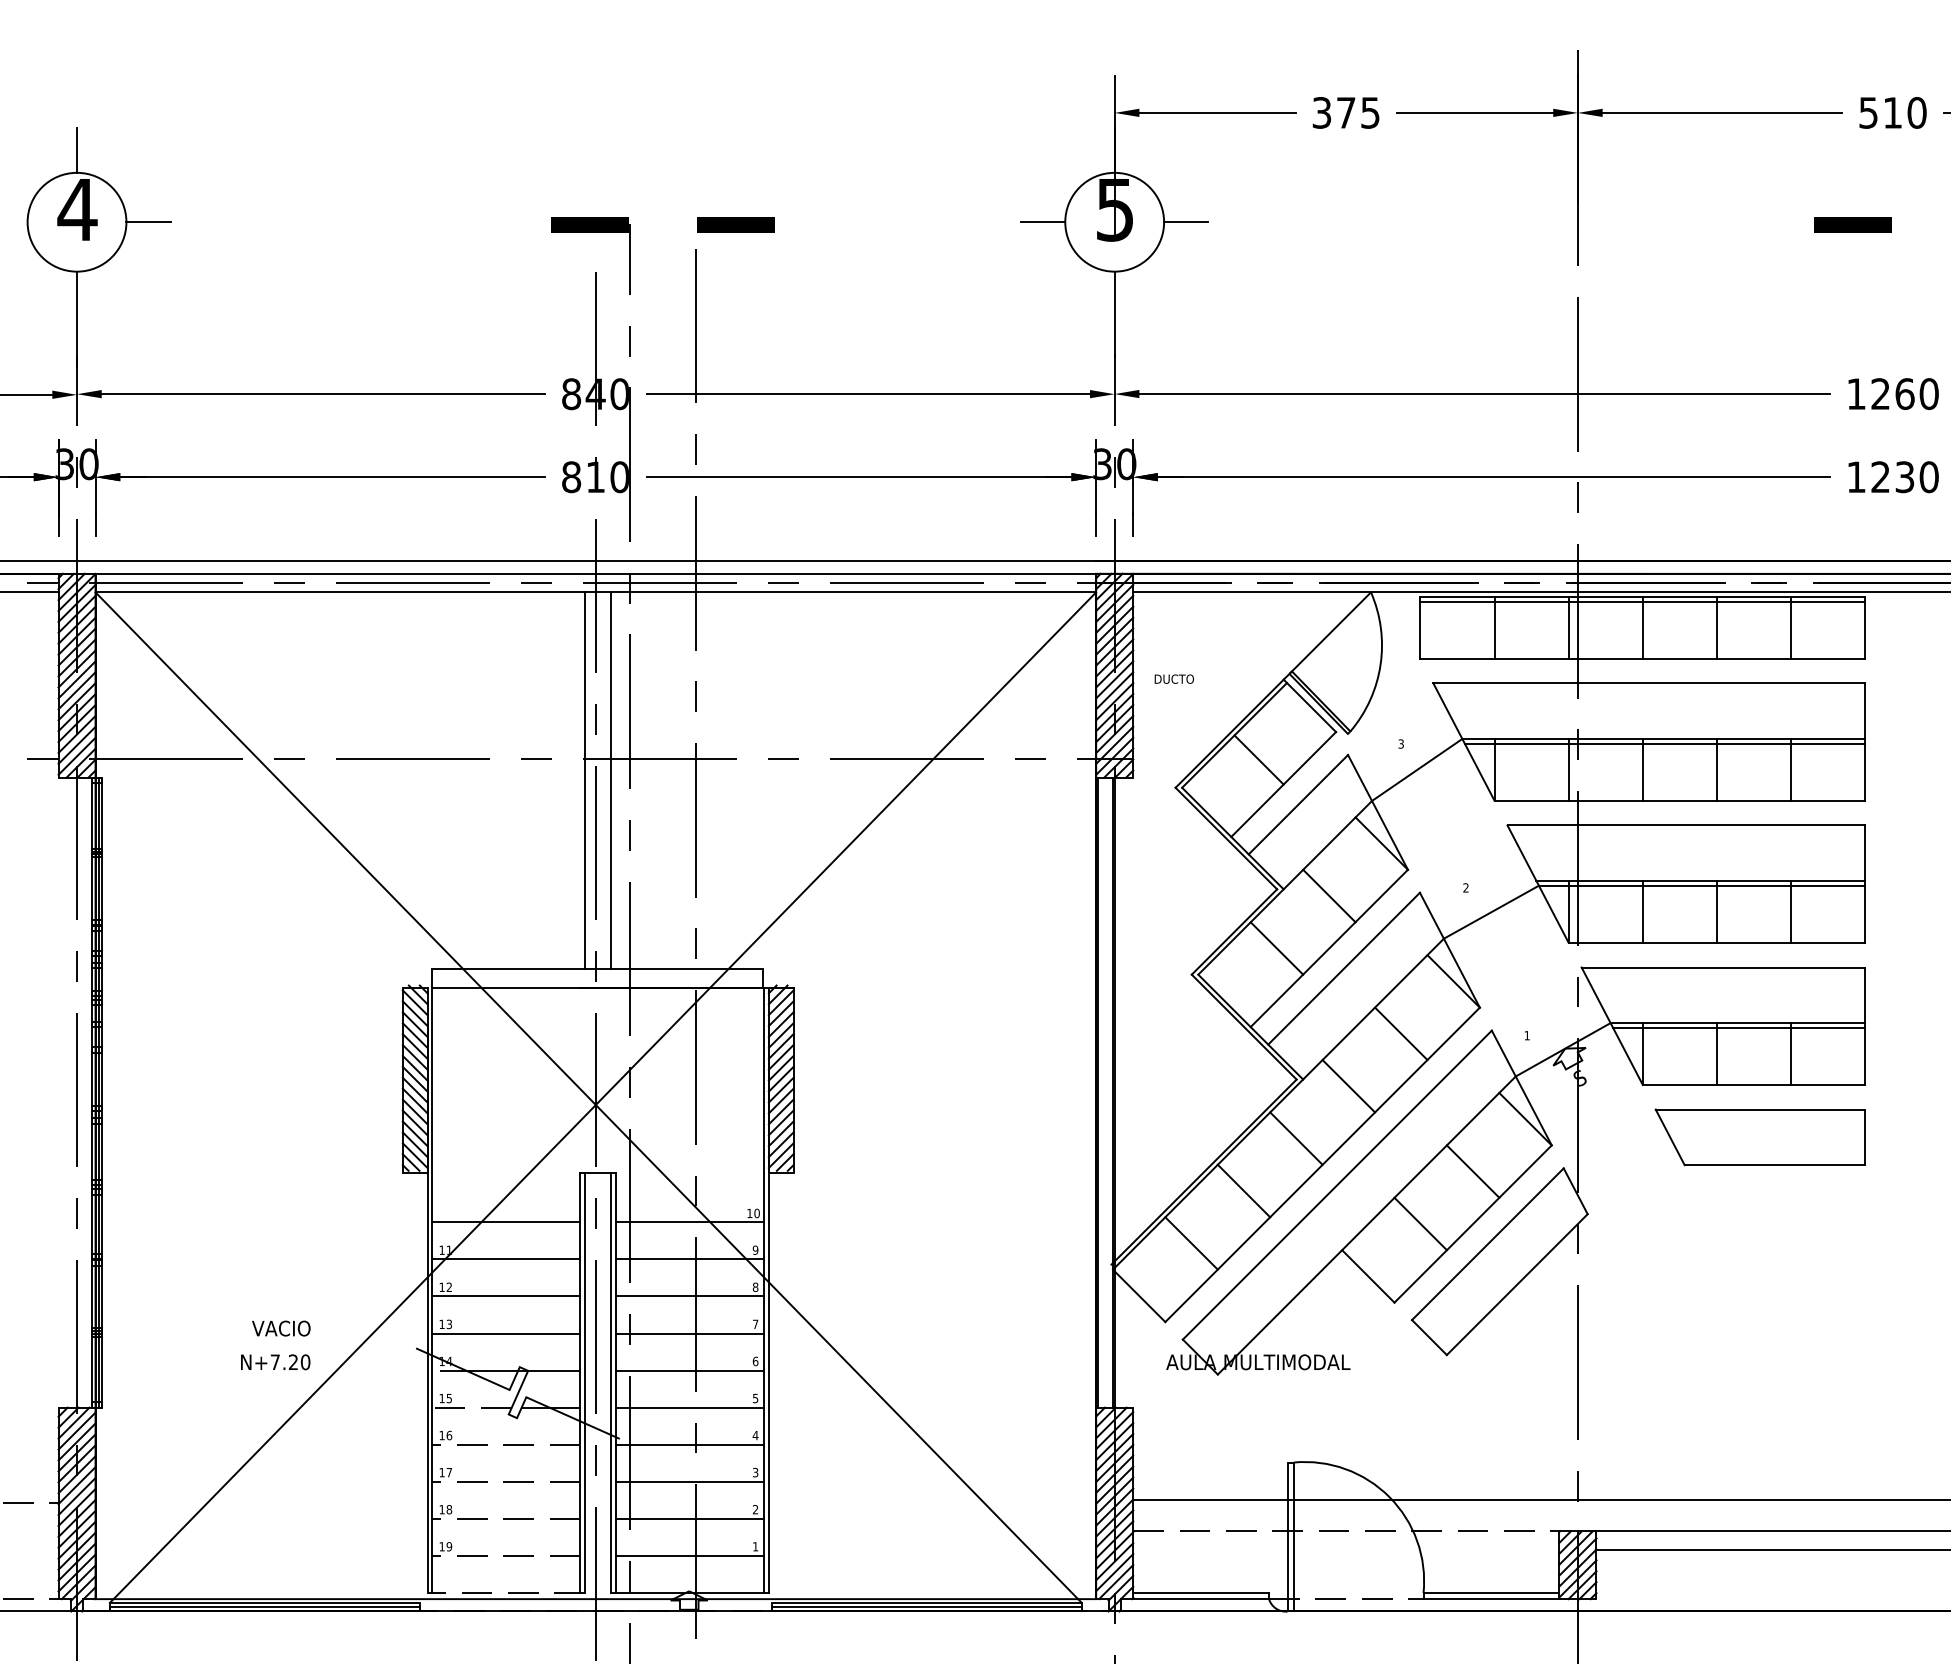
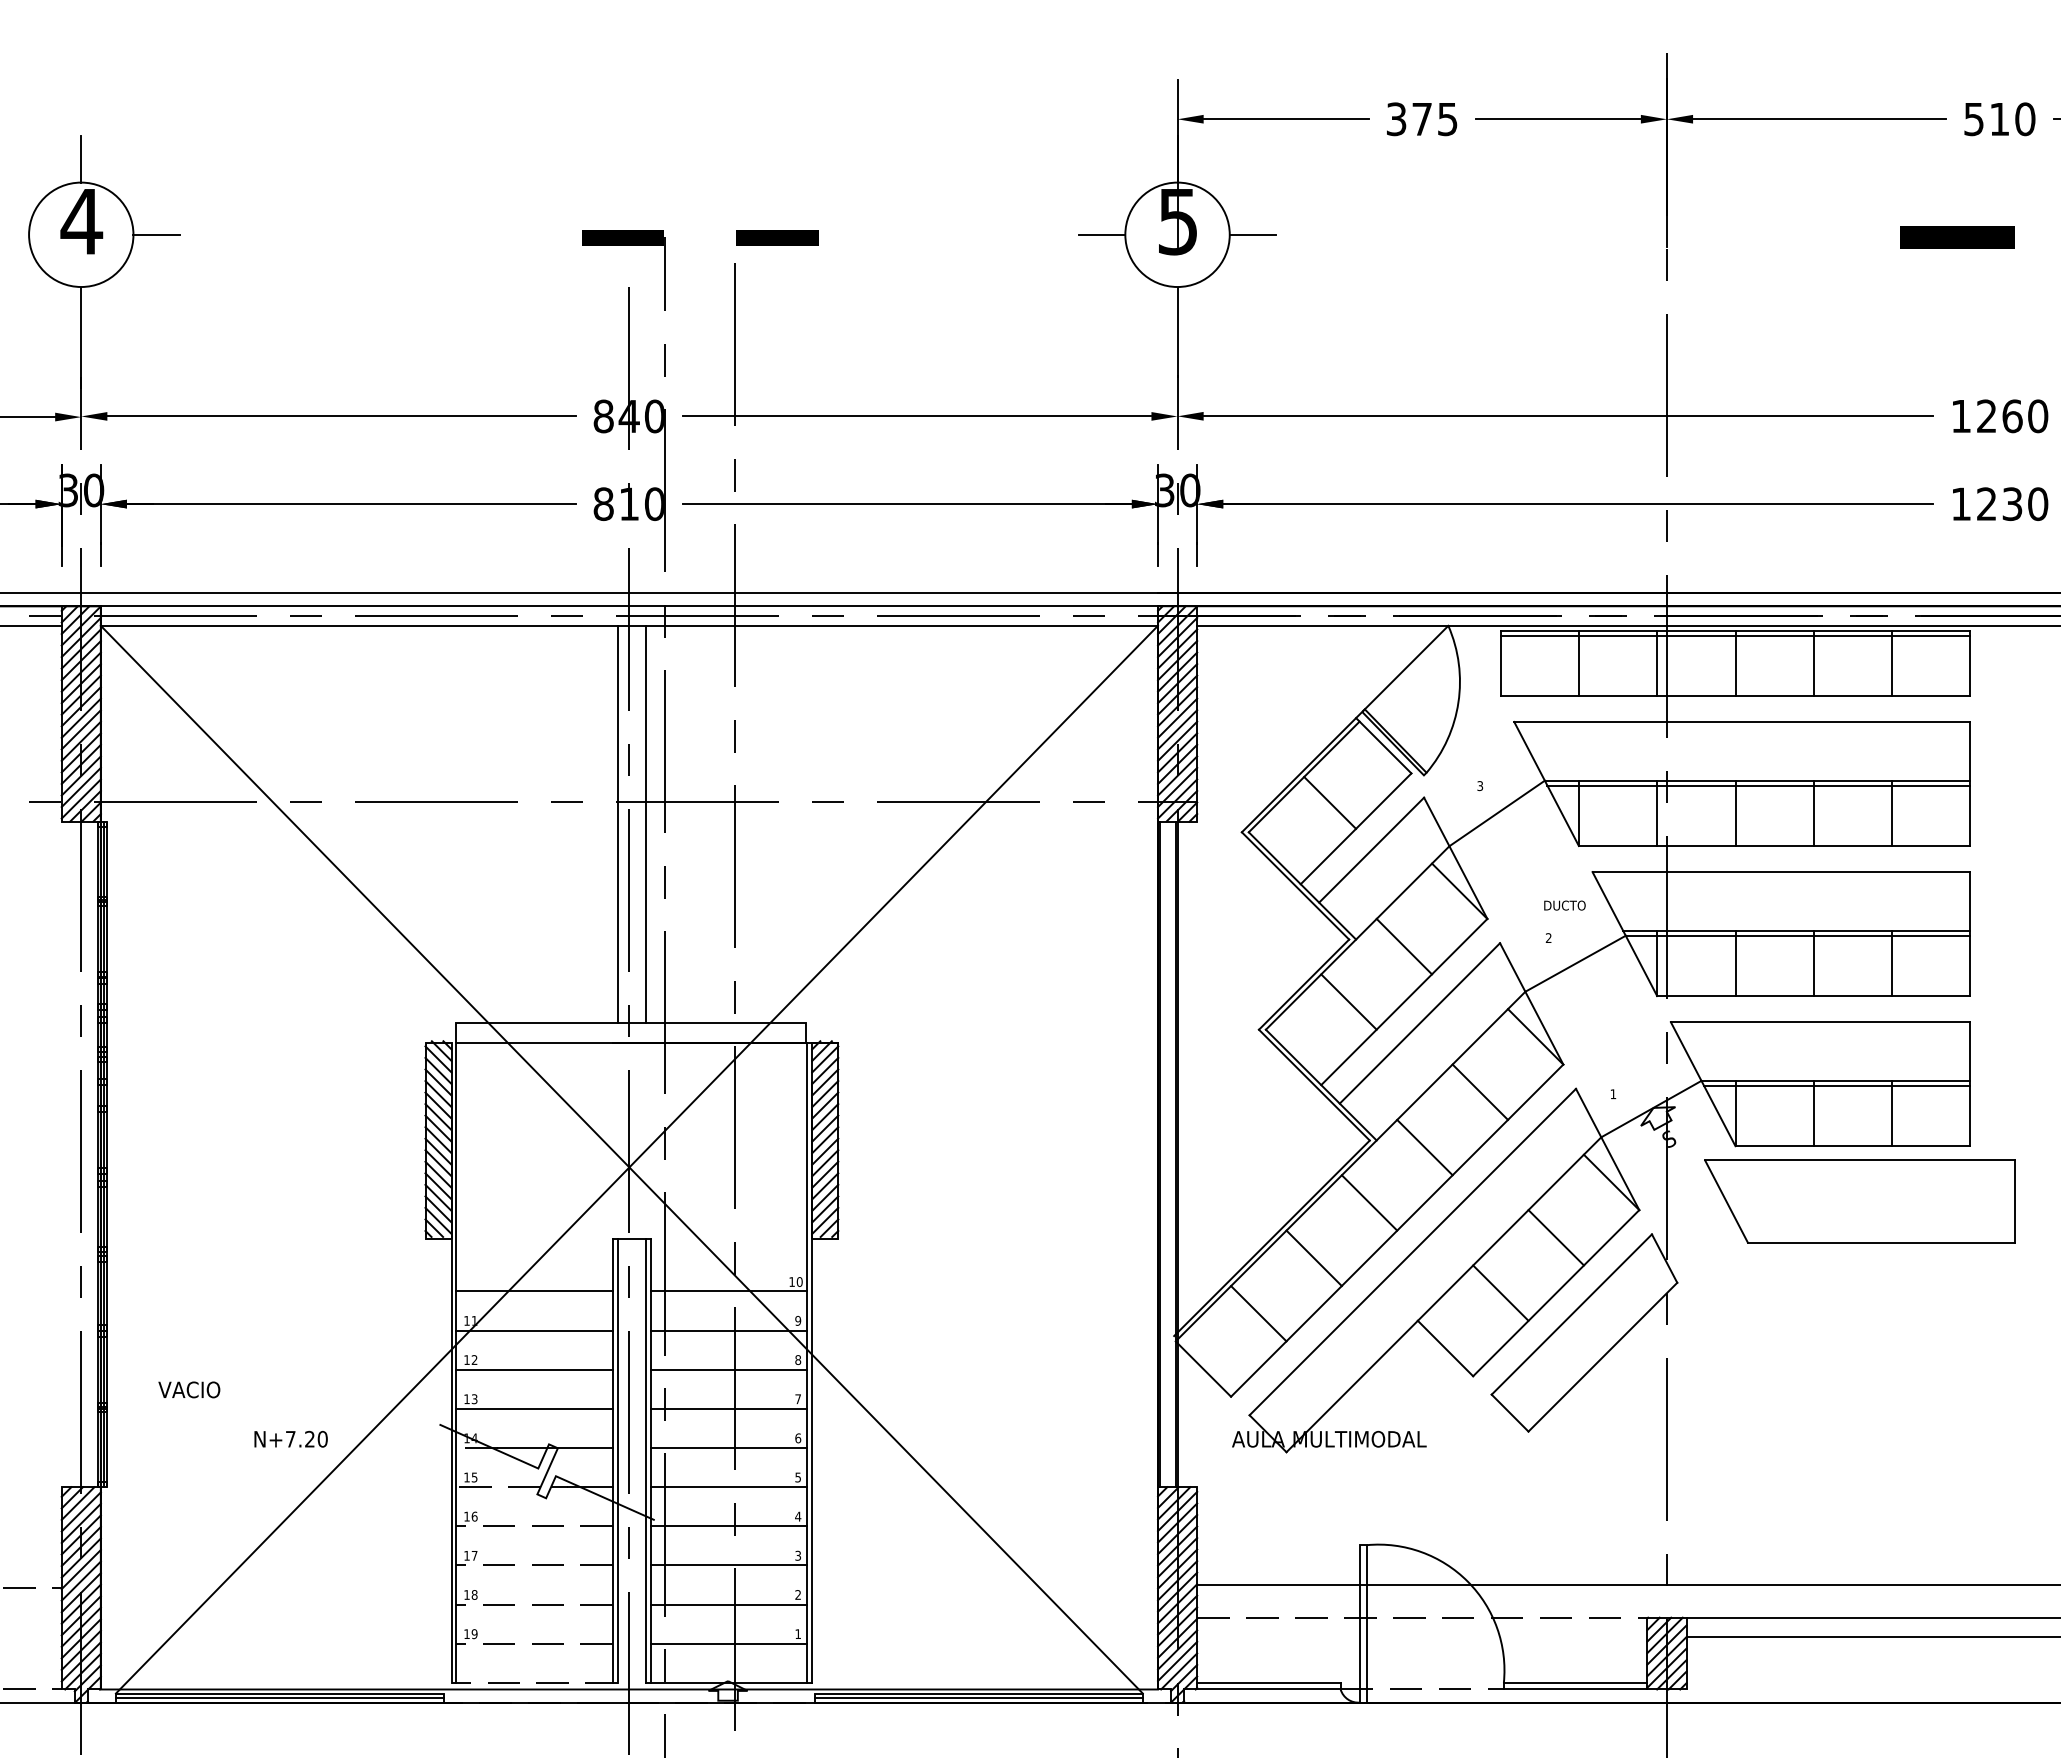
part: (1852, 224) -> (1957, 237), size x1.4
text: (1173, 678) -> (1564, 904), moved
part: (1759, 1137) -> (1858, 1201), size x1.4
text: (281, 1328) -> (189, 1389), moved

